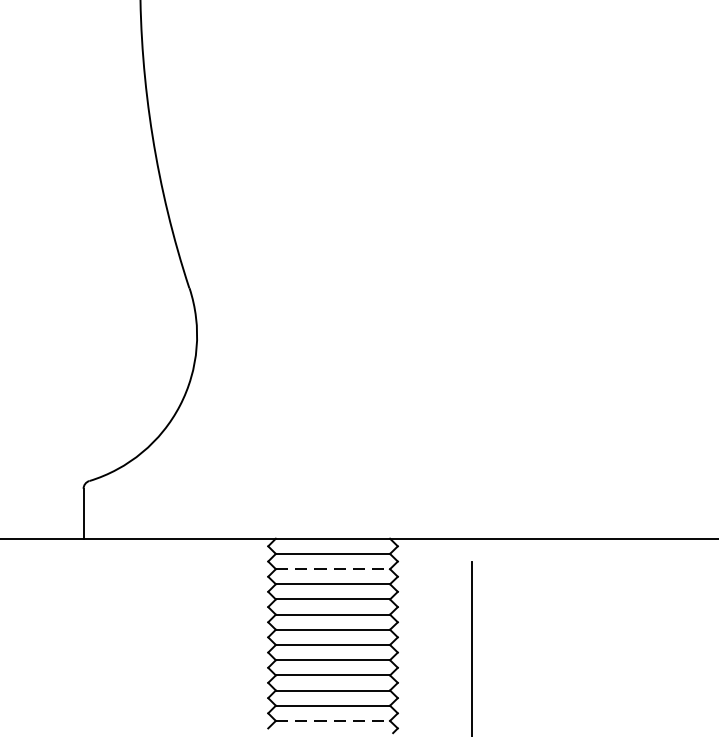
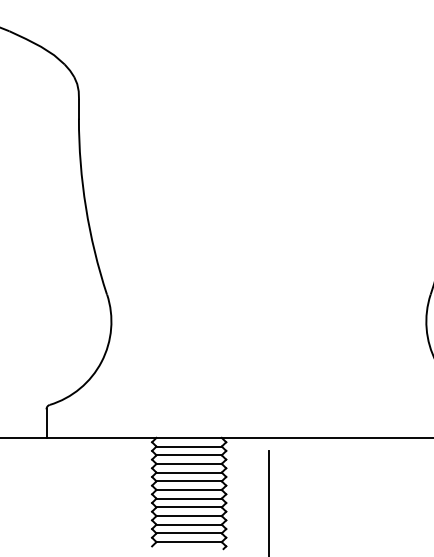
line: (333, 569) -> (189, 455), dashed -> solid
line: (333, 721) -> (189, 542), dashed -> solid

